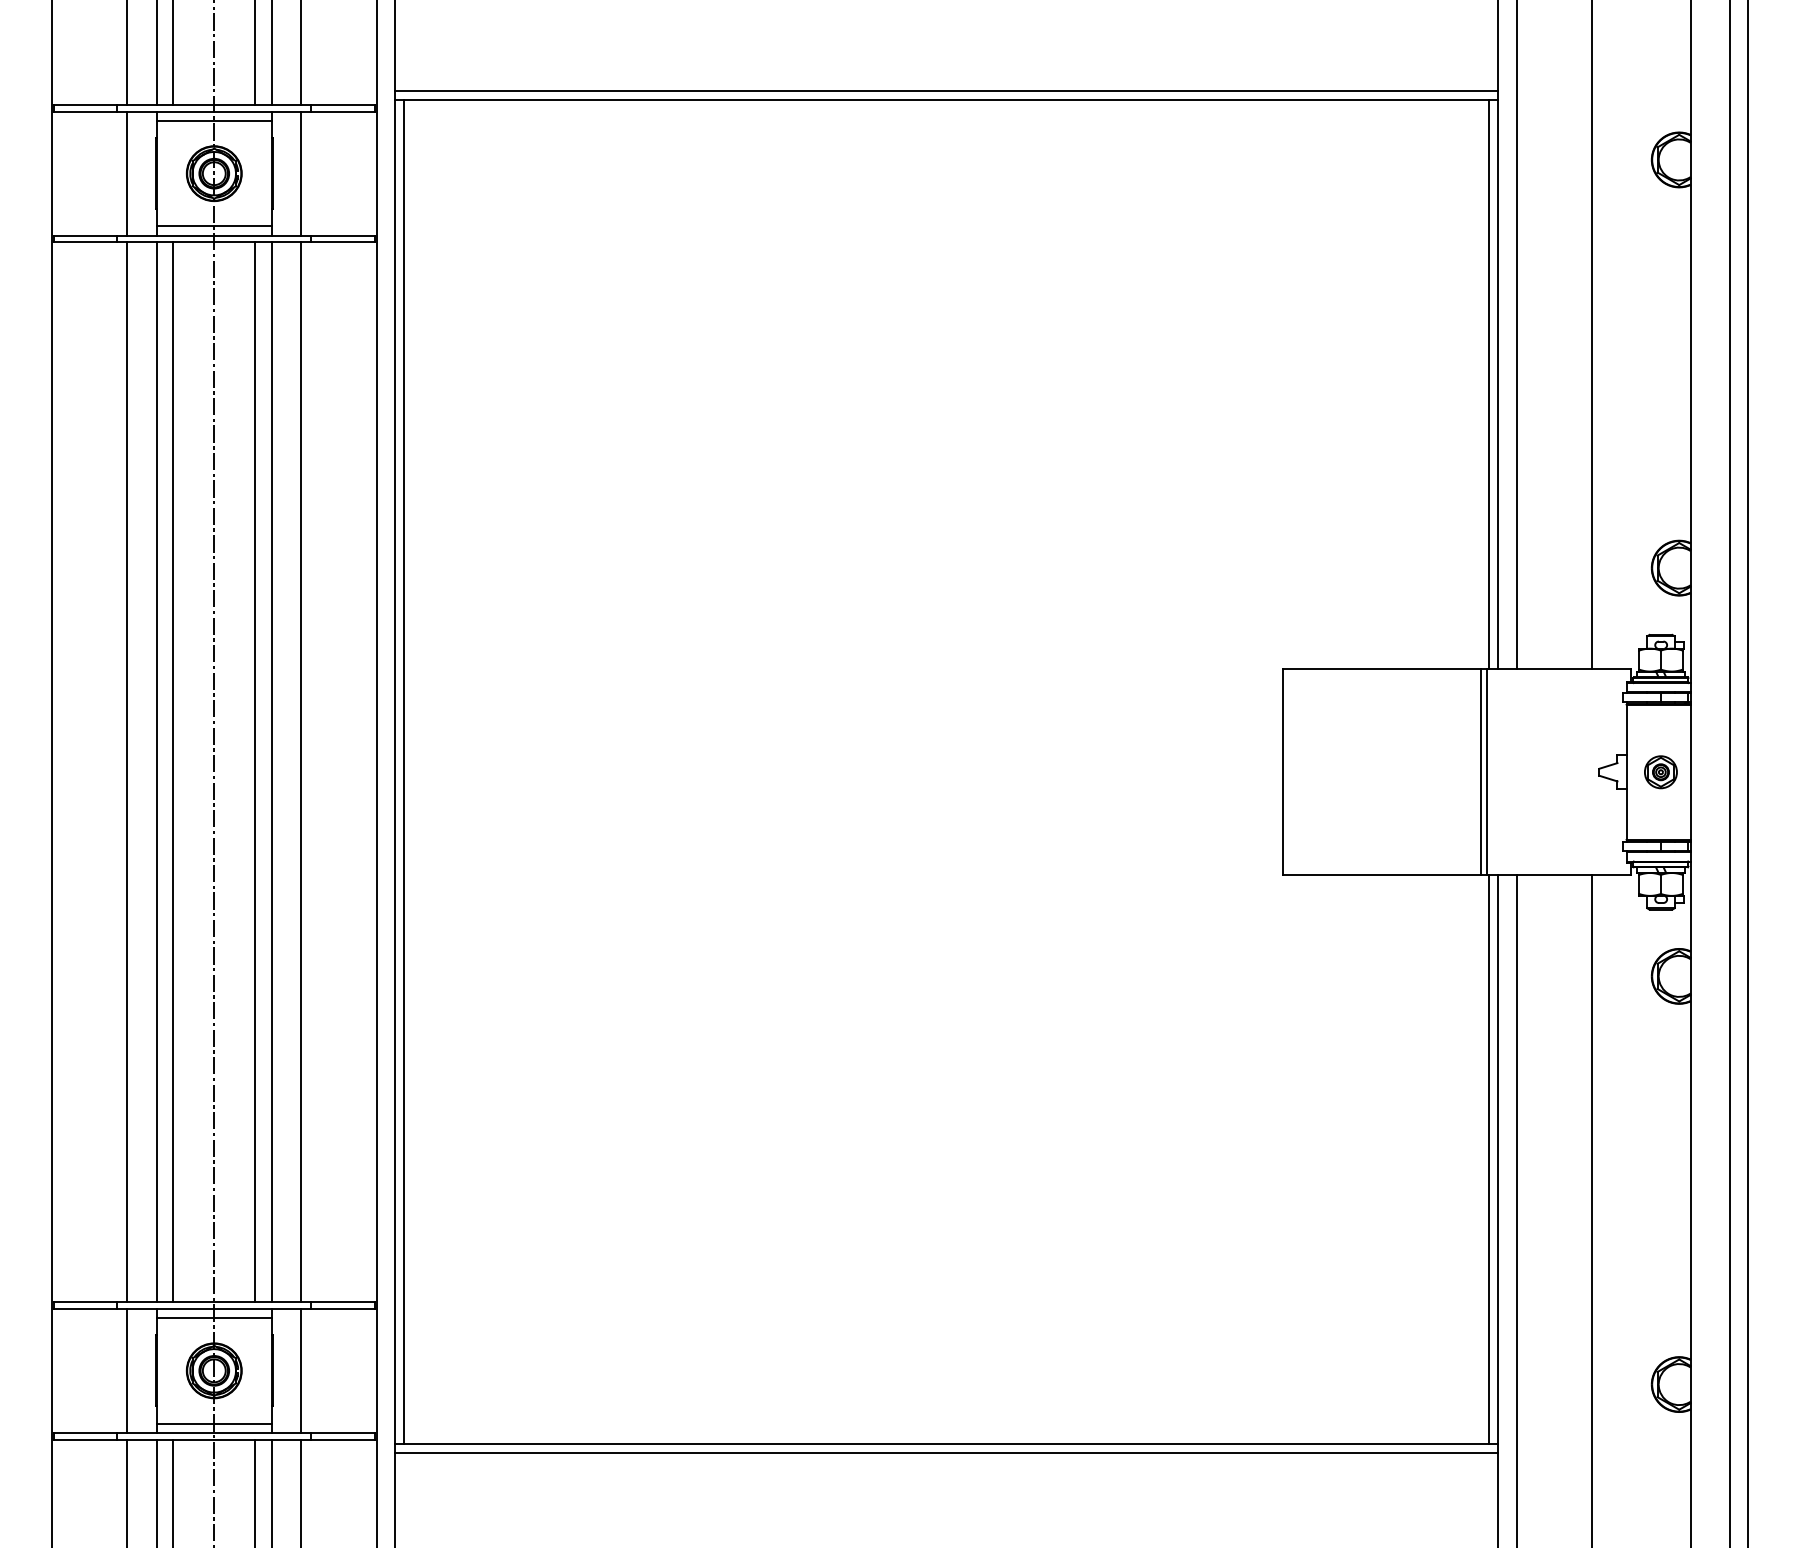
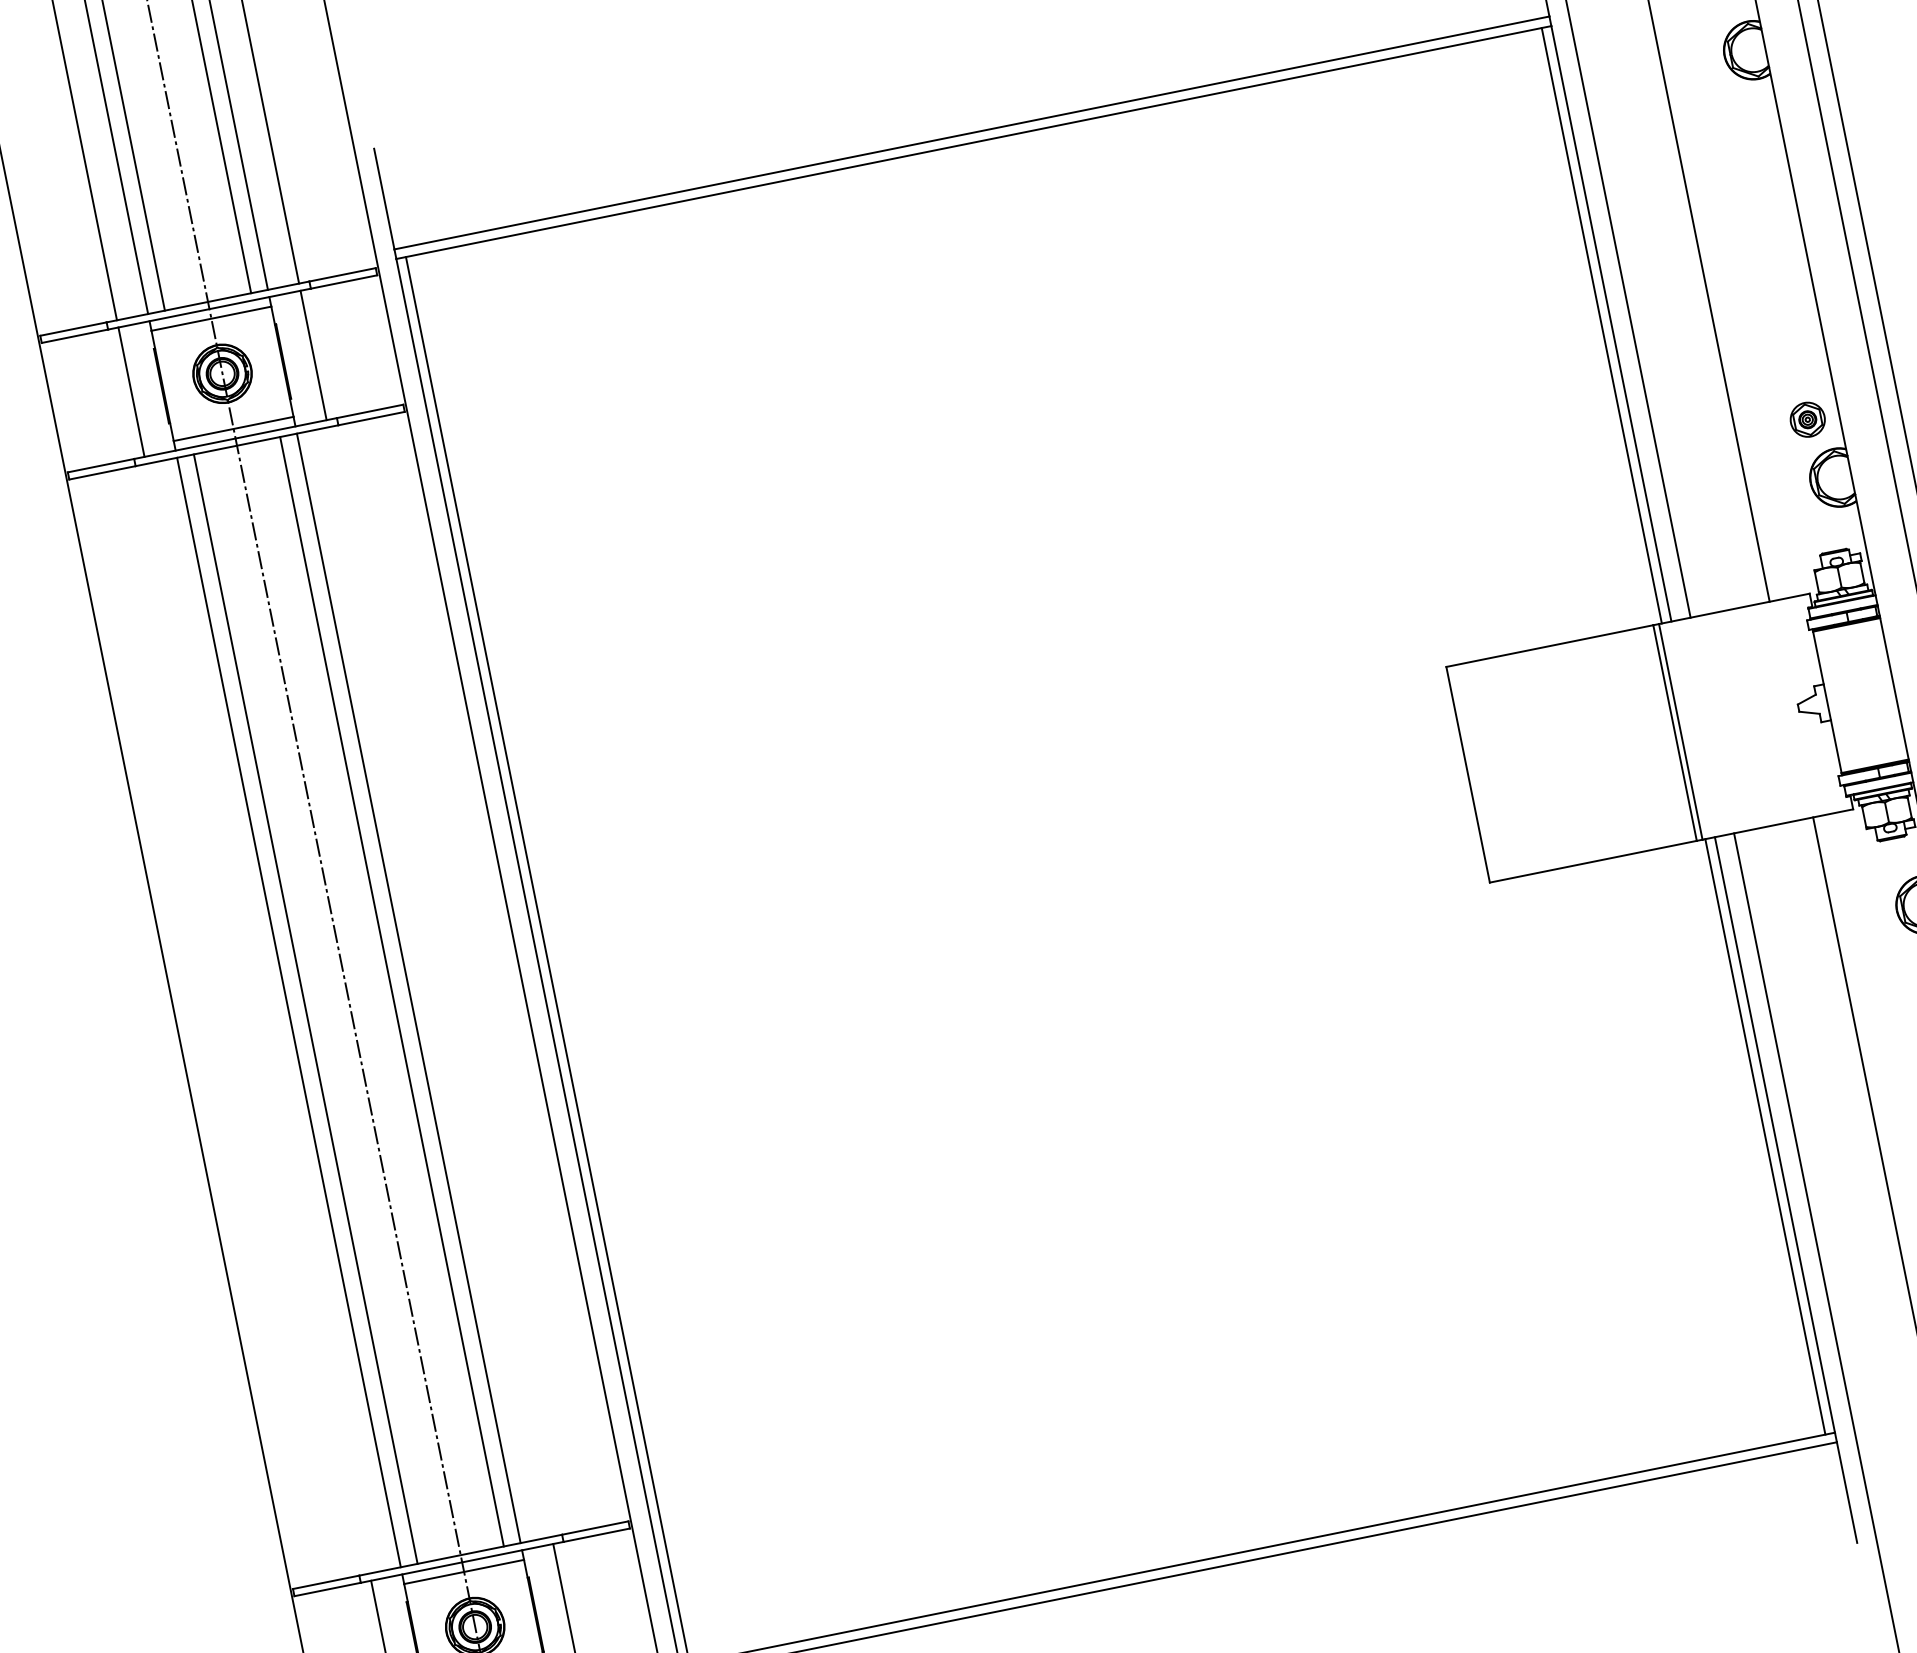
line: (127, 772) -> (258, 1019), removed
line: (301, 772) -> (440, 982), removed
part: (1660, 772) -> (1807, 420), moved

